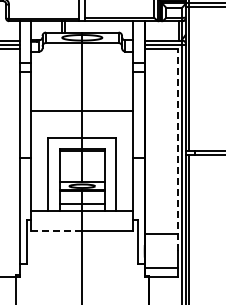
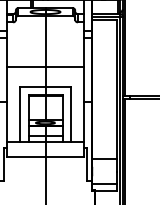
line: (177, 149) -> (116, 95), dashed -> solid
line: (56, 231) -> (26, 156), dashed -> solid

